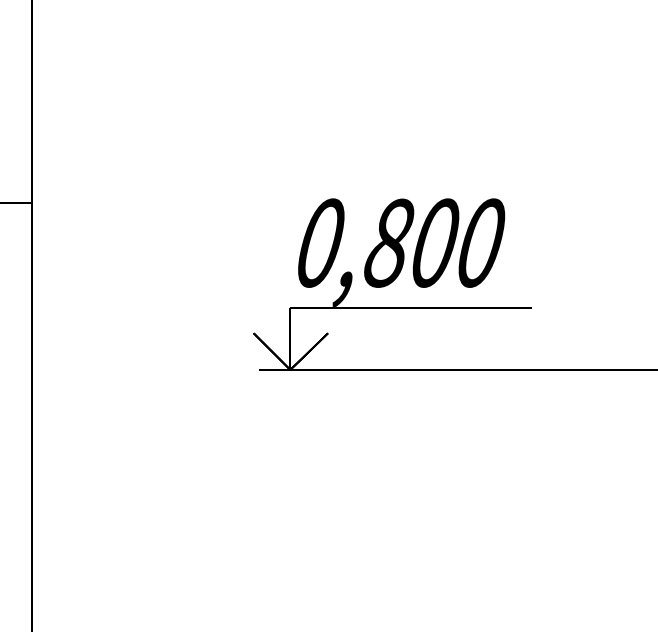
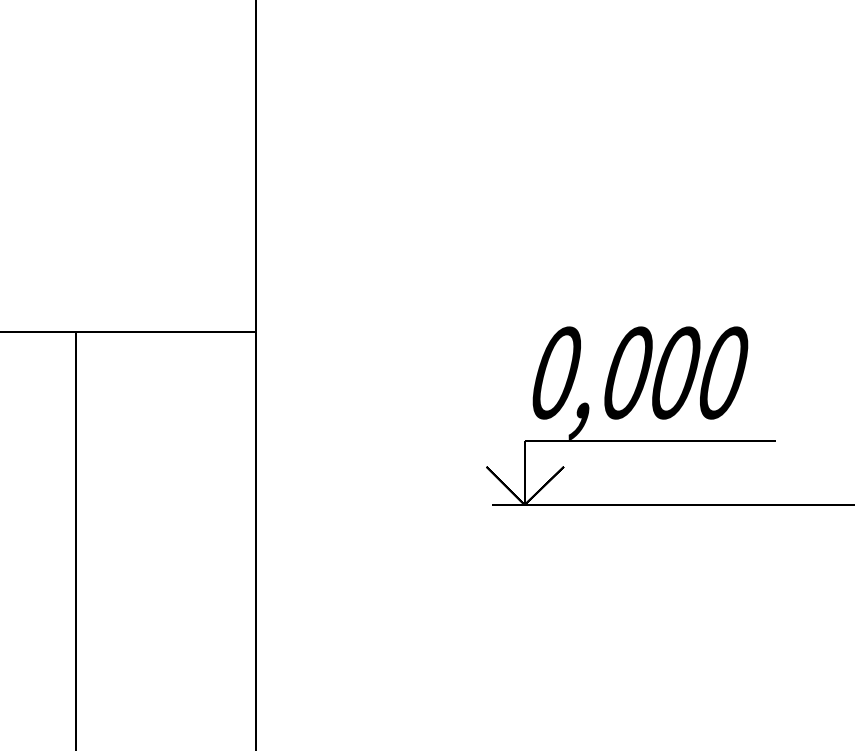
text: (389, 242) -> (627, 372), 0,800 -> 0,000

